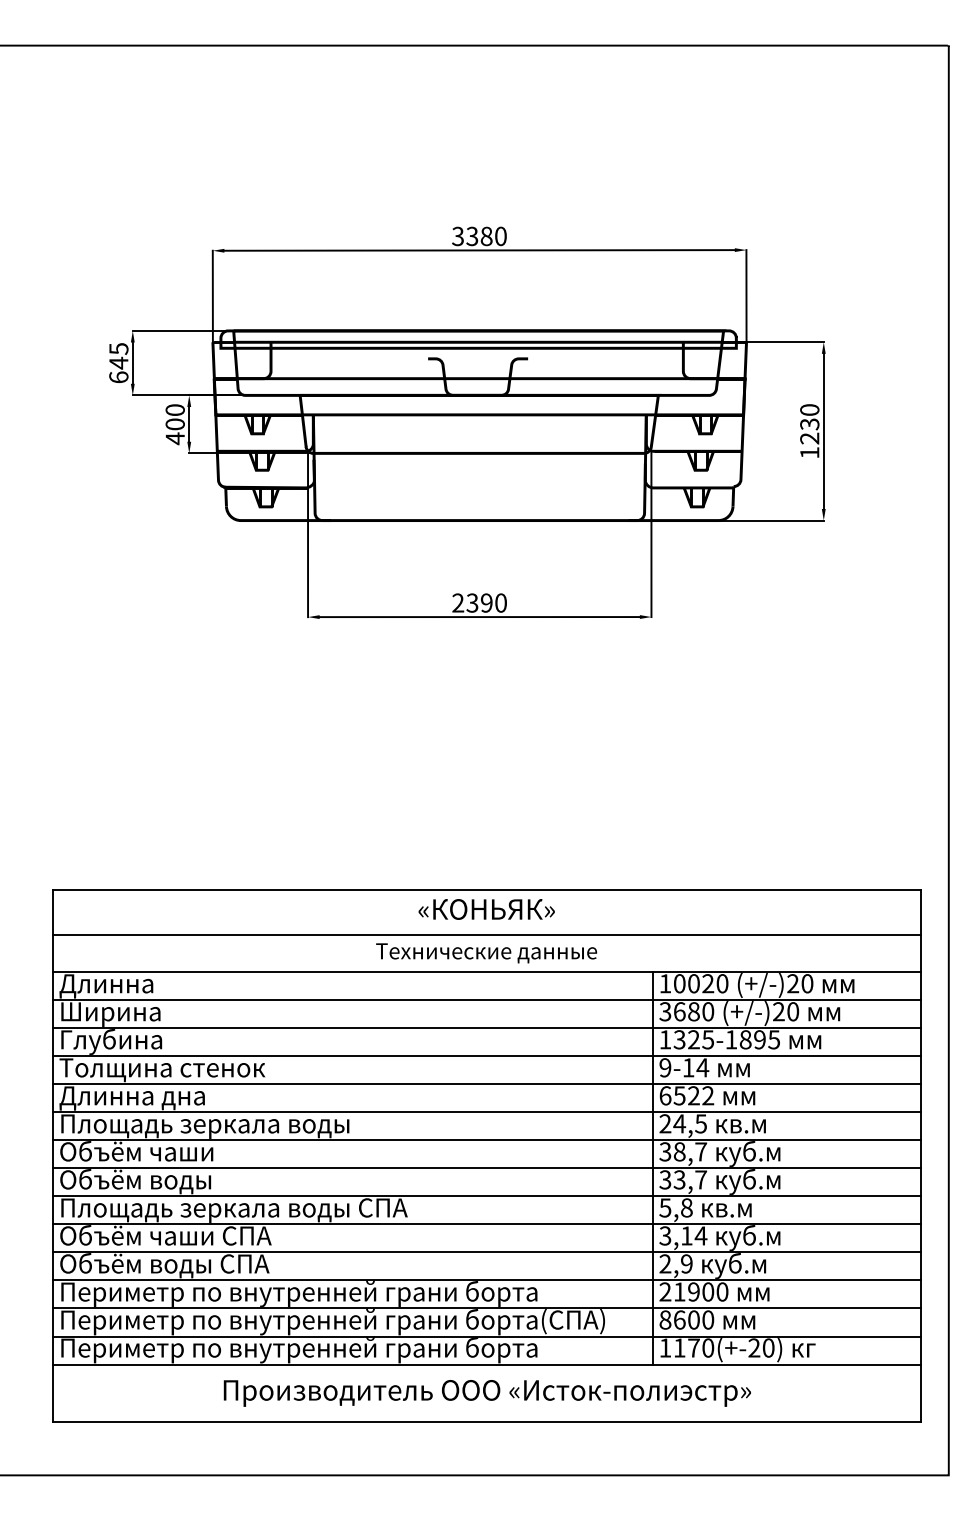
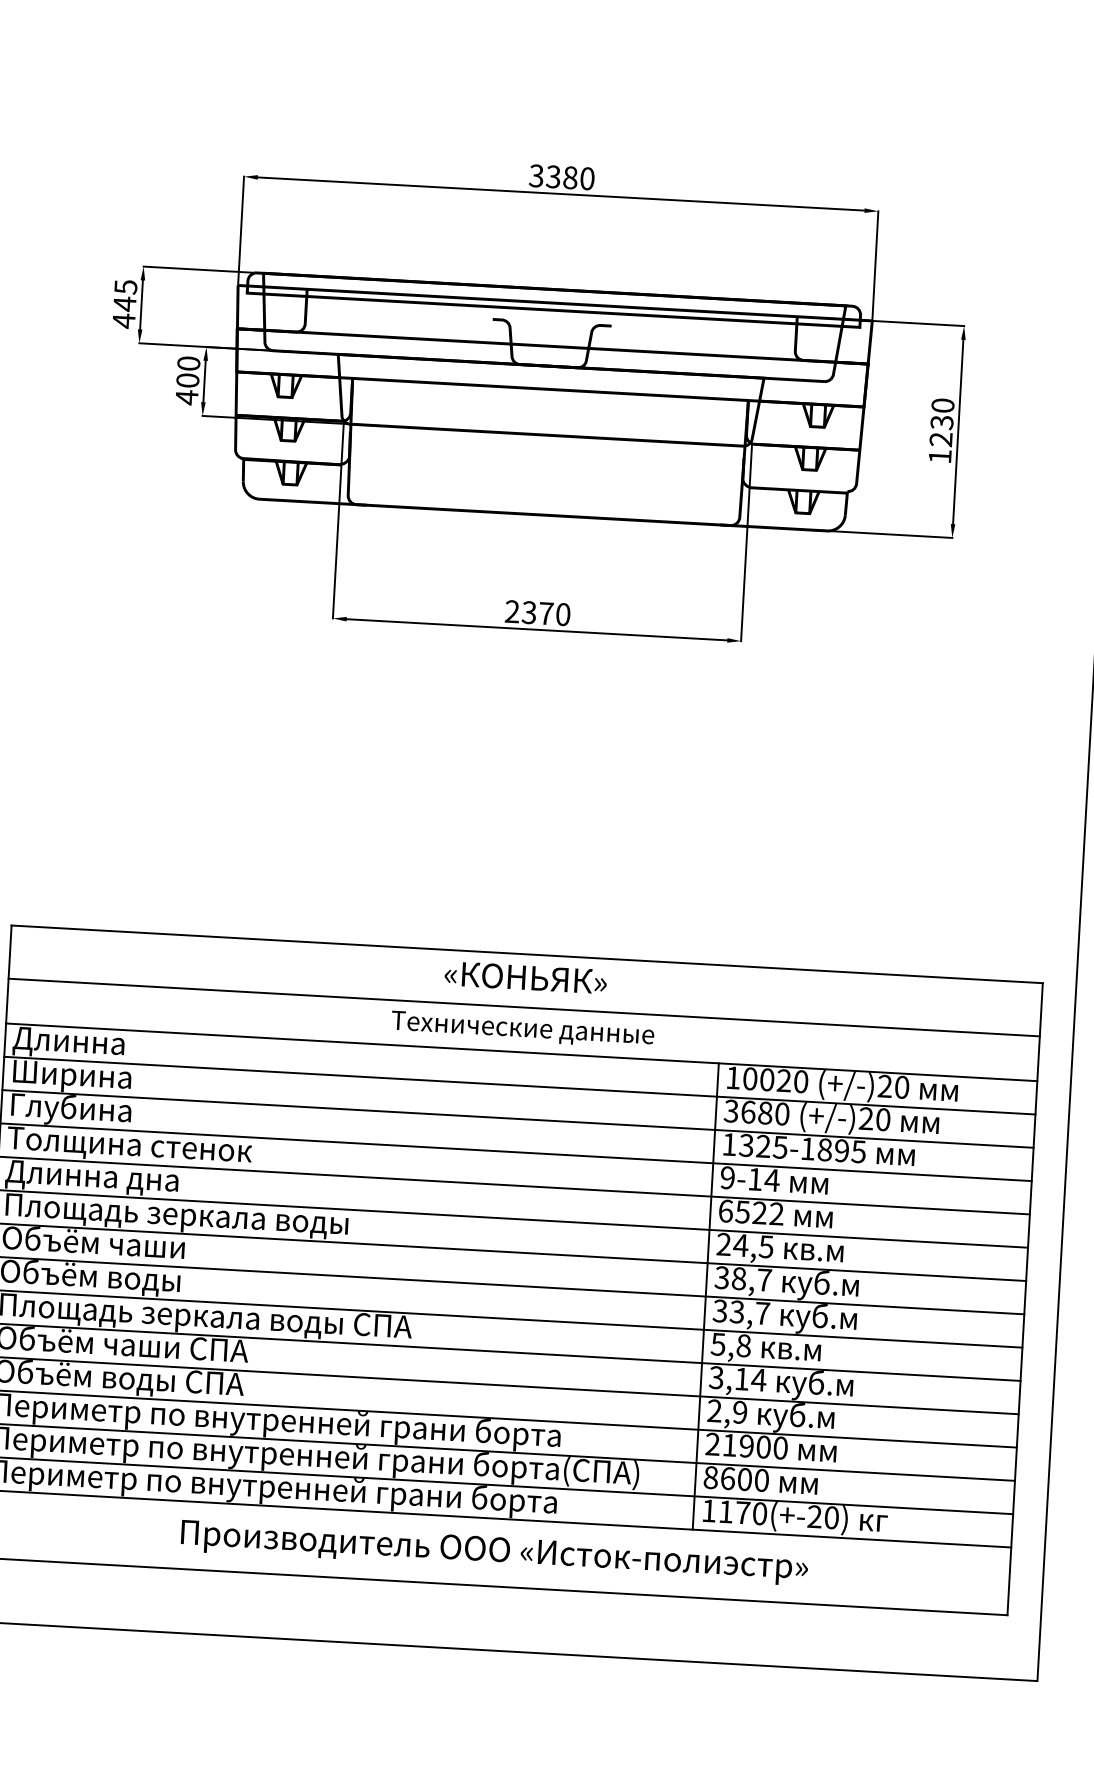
text: (118, 377) -> (123, 321), 645 -> 445
text: (486, 602) -> (545, 612), 2390 -> 2370

